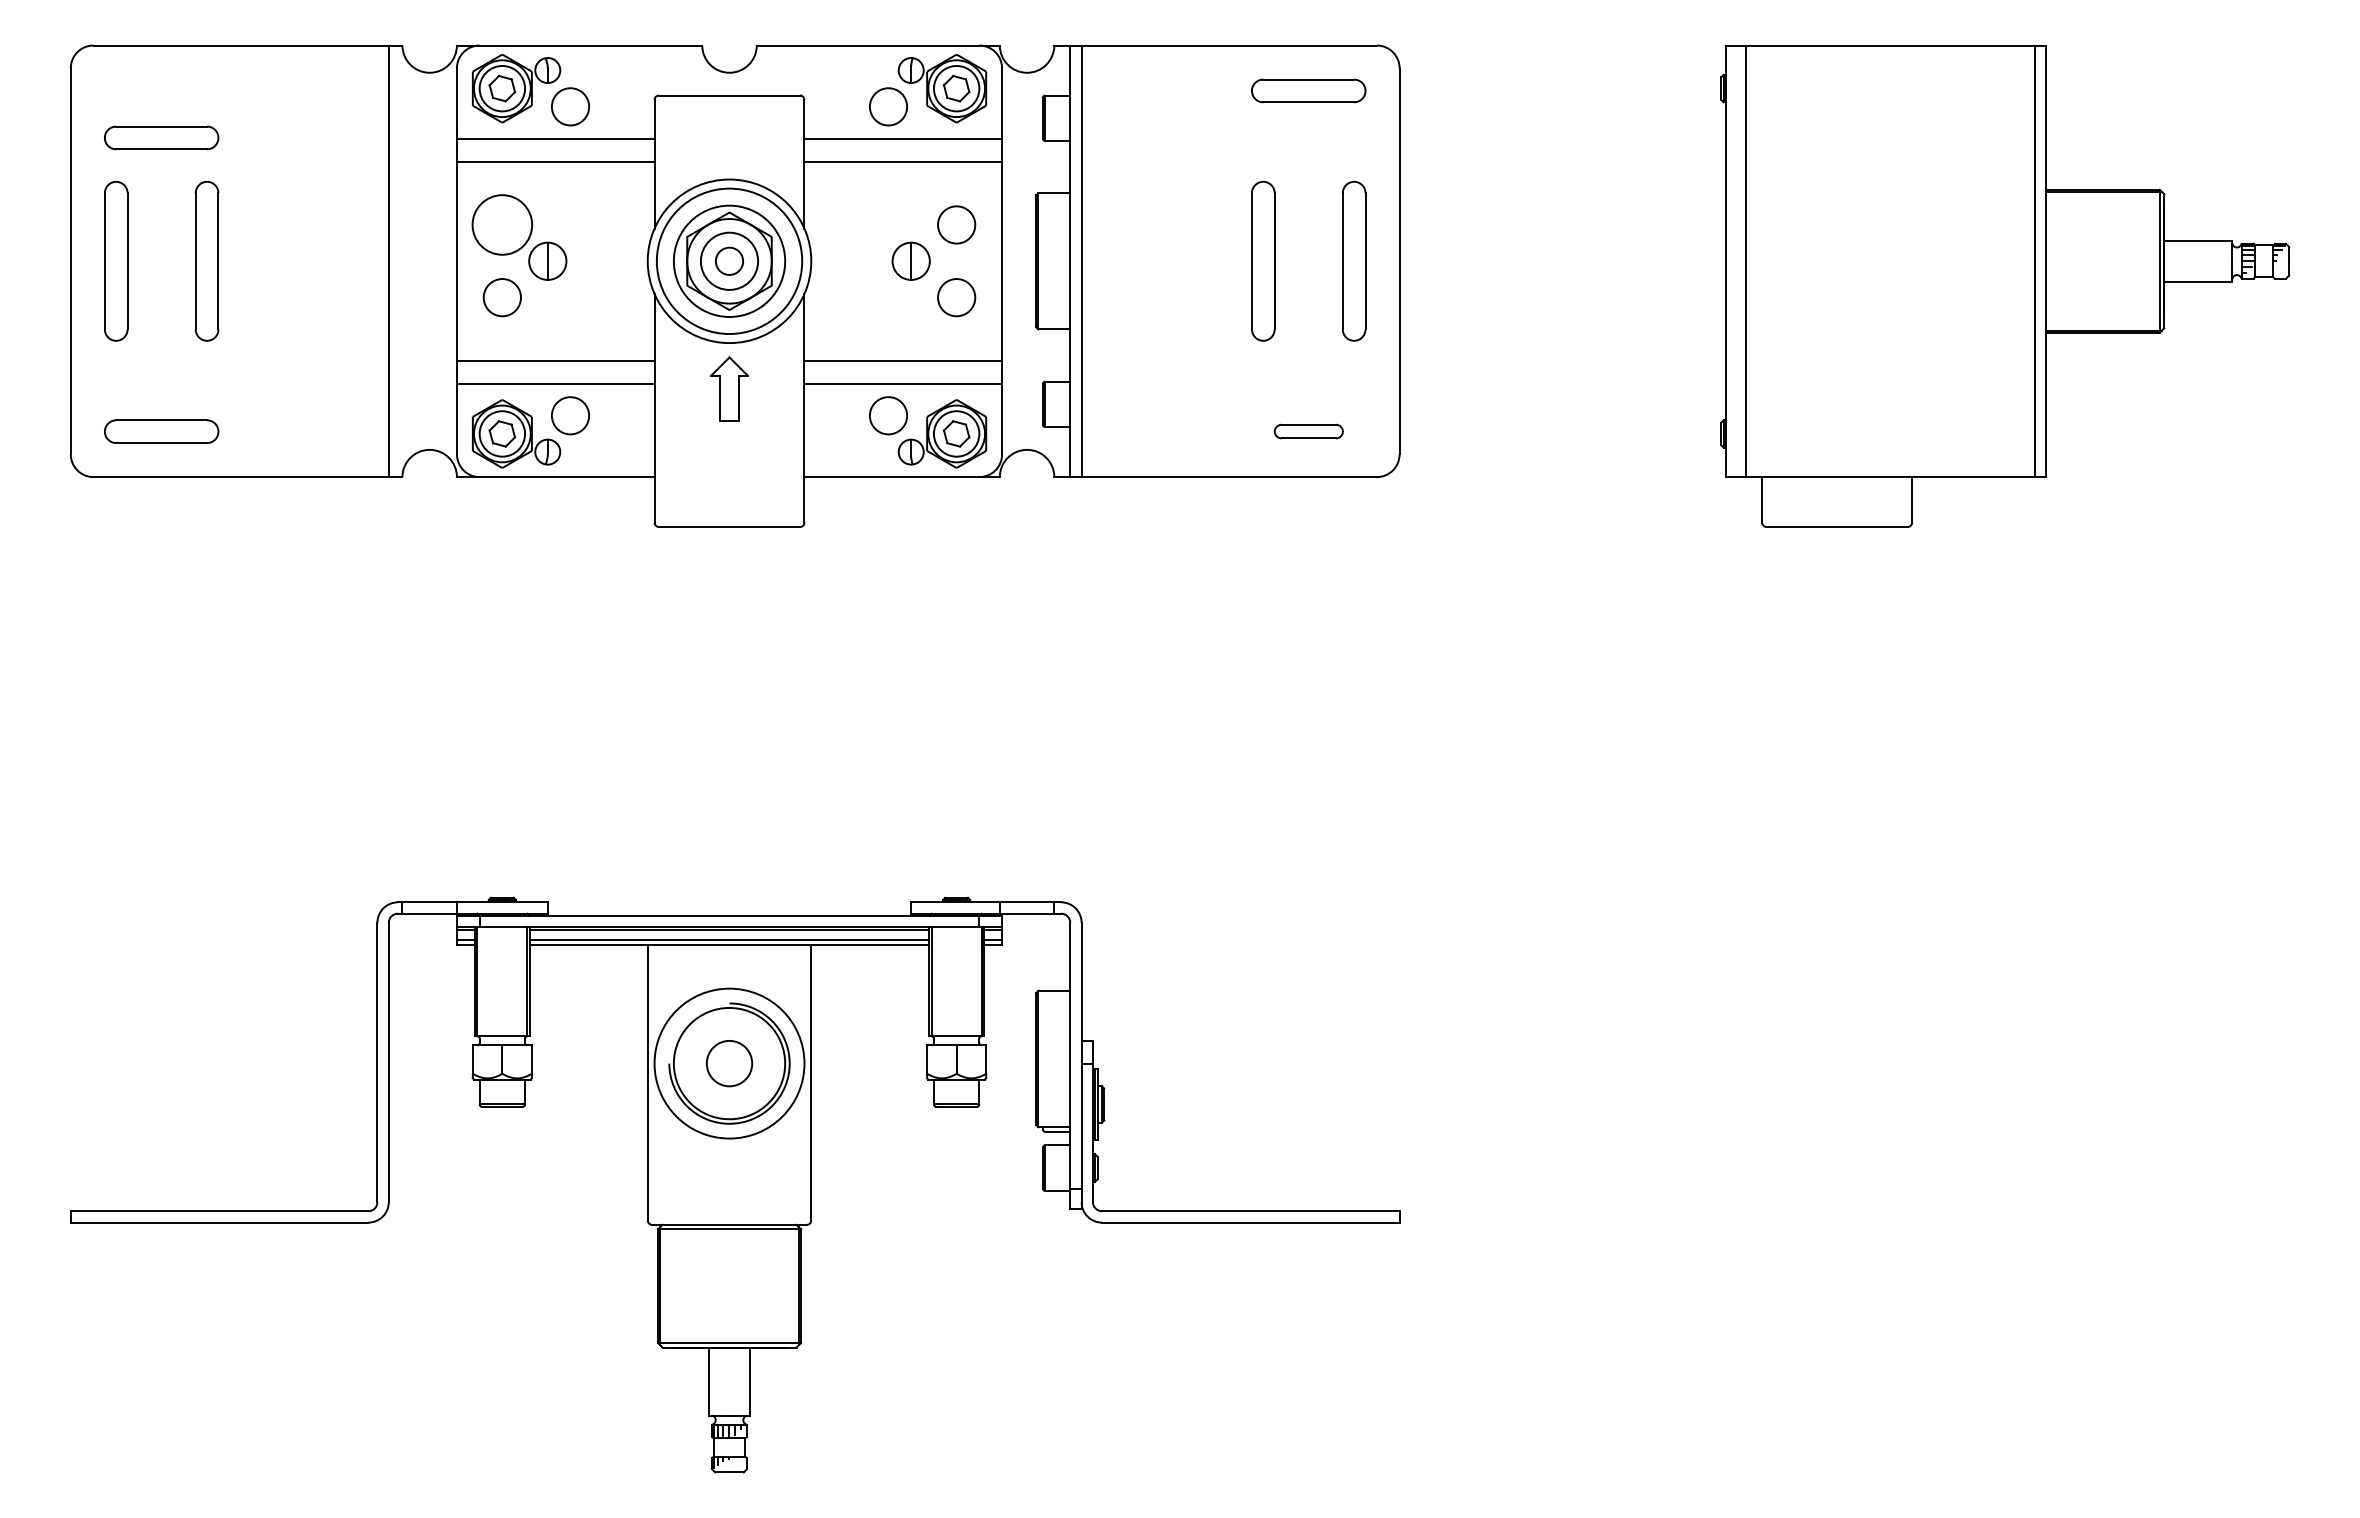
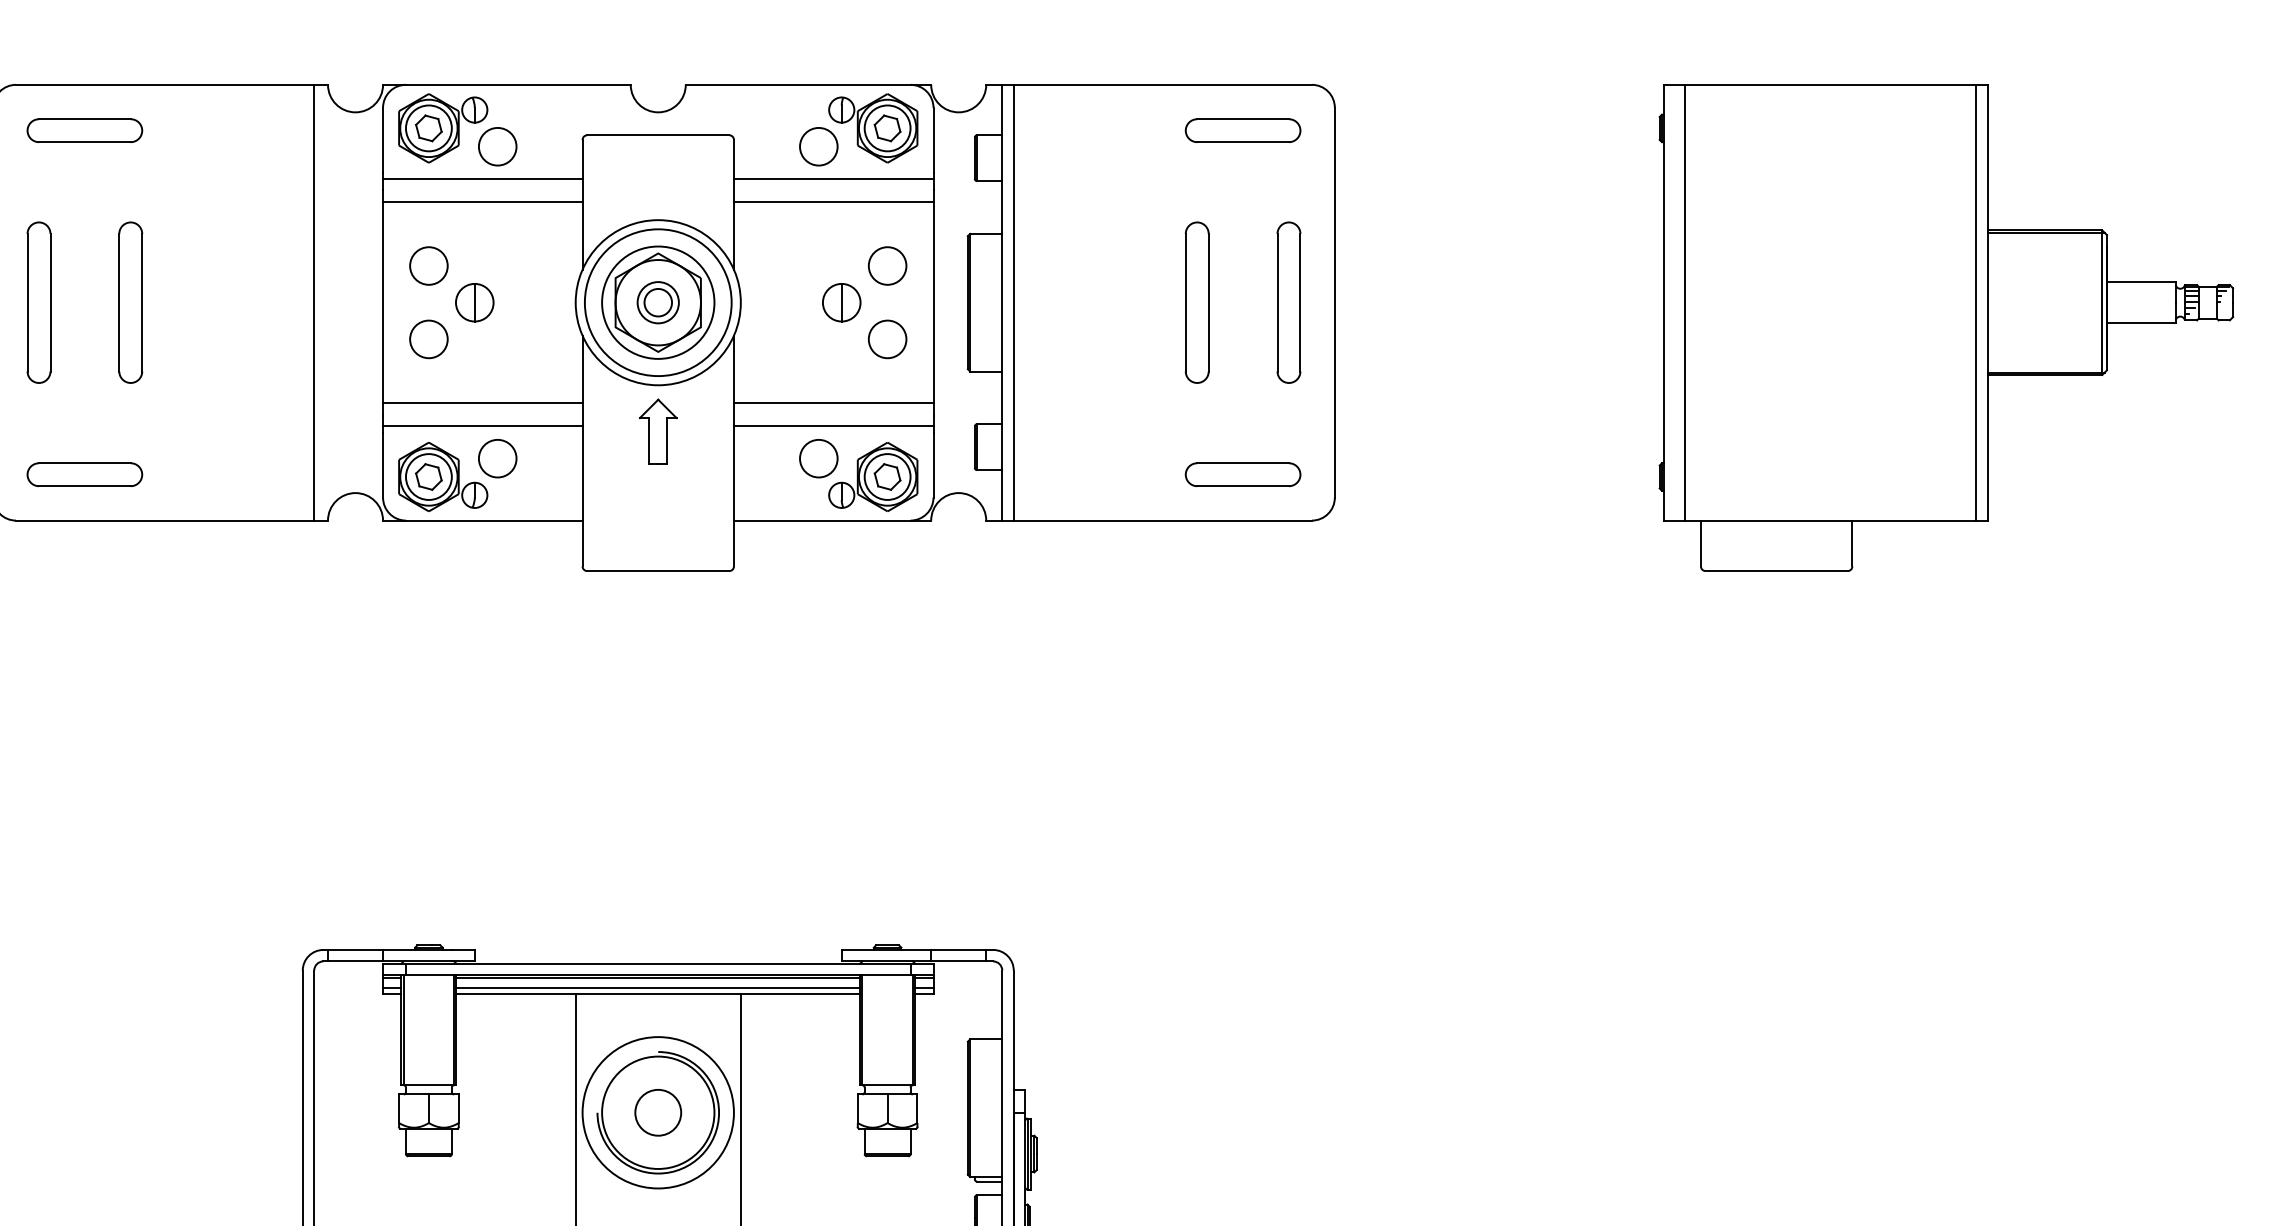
part: (161, 137) -> (84, 130), moved
circle: (502, 224) -> (429, 265), size x0.62
circle: (729, 260) -> (658, 301), size x0.71
part: (1308, 431) -> (1242, 474), size x1.67

